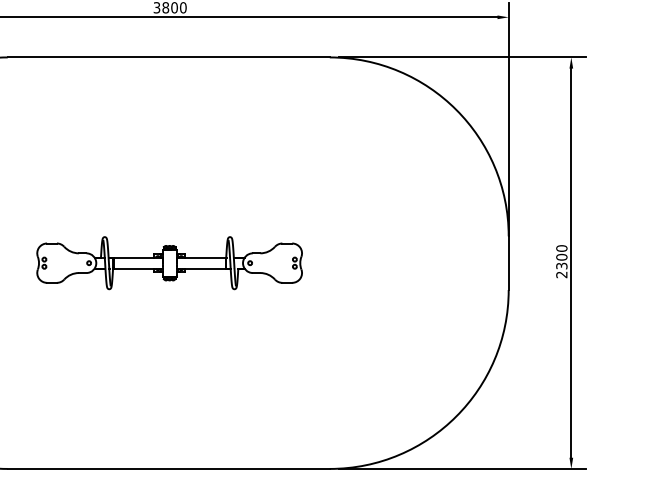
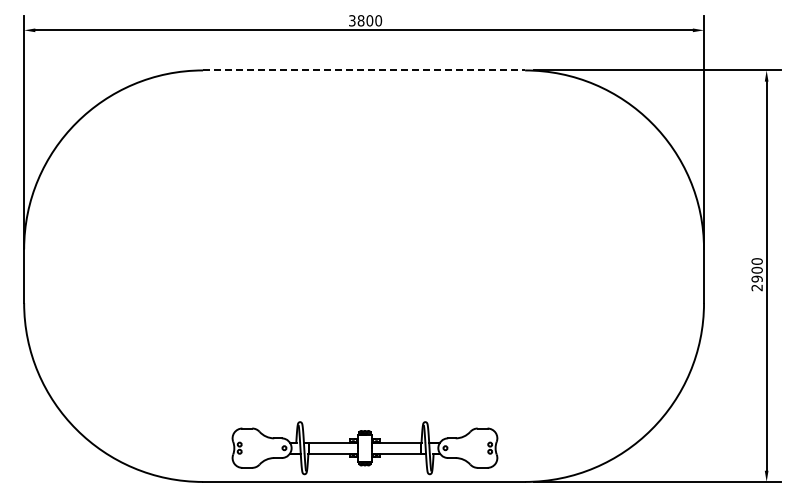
line: (169, 57) -> (364, 70), solid -> dashed
part: (169, 263) -> (364, 448), moved
text: (561, 265) -> (756, 278), 2300 -> 2900

